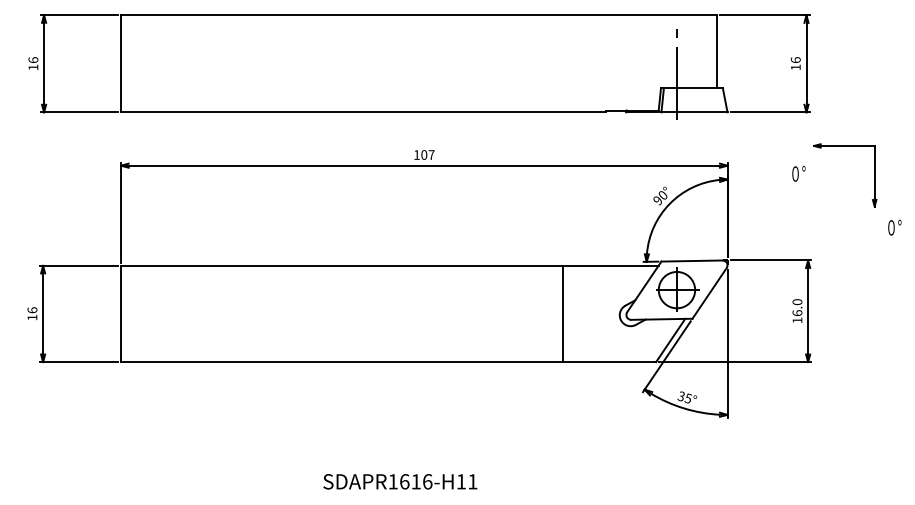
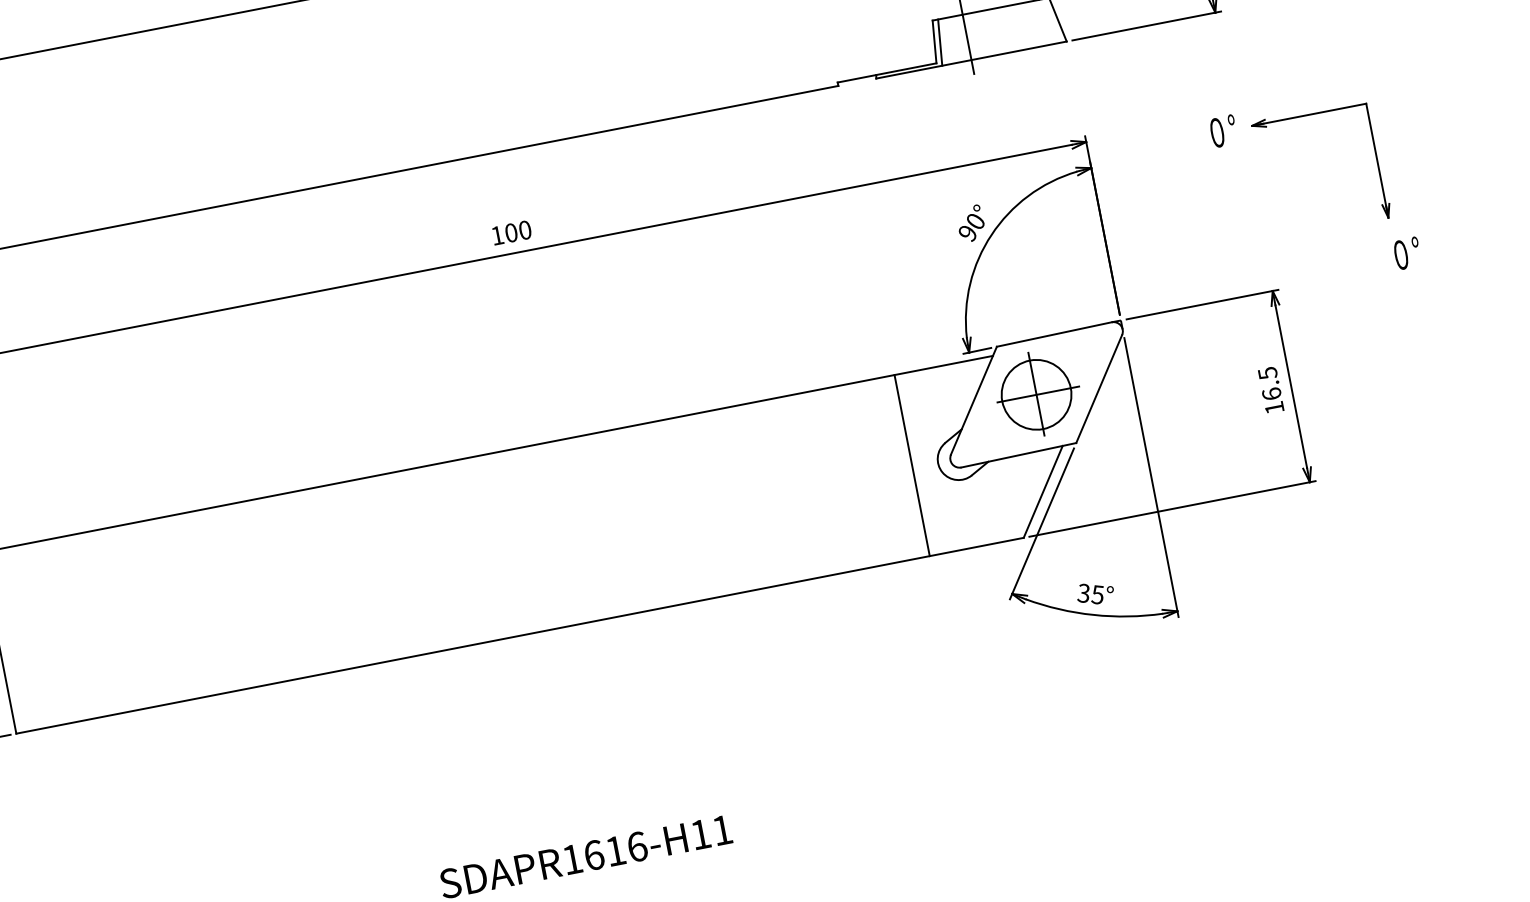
part: (845, 146) -> (1311, 115), moved
text: (431, 154) -> (524, 229), 107 -> 100
text: (894, 227) -> (1406, 253), moved
text: (797, 302) -> (1268, 373), 16.0 -> 16.5
line: (563, 313) -> (912, 464), moved

